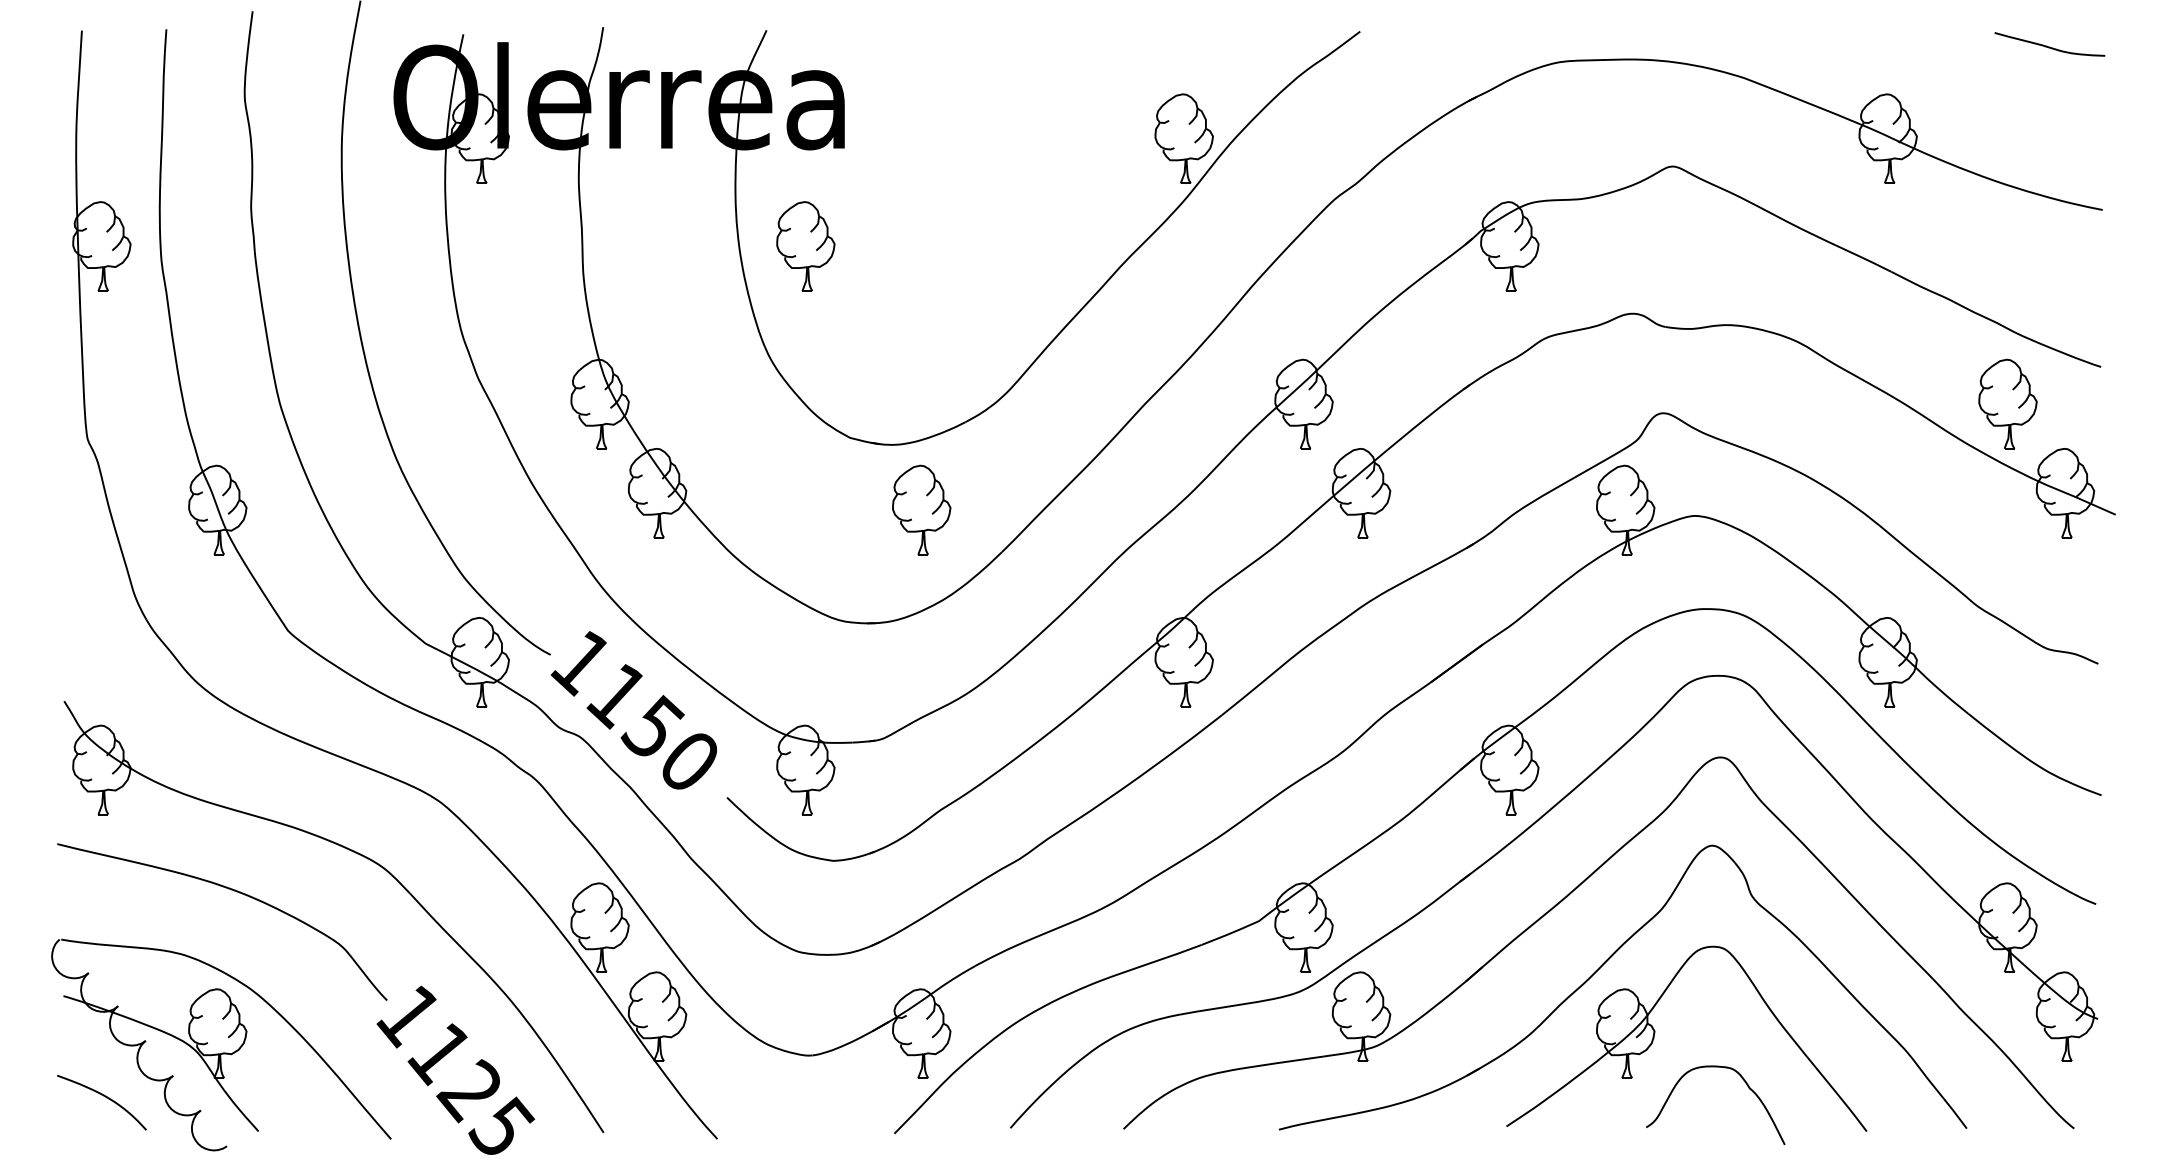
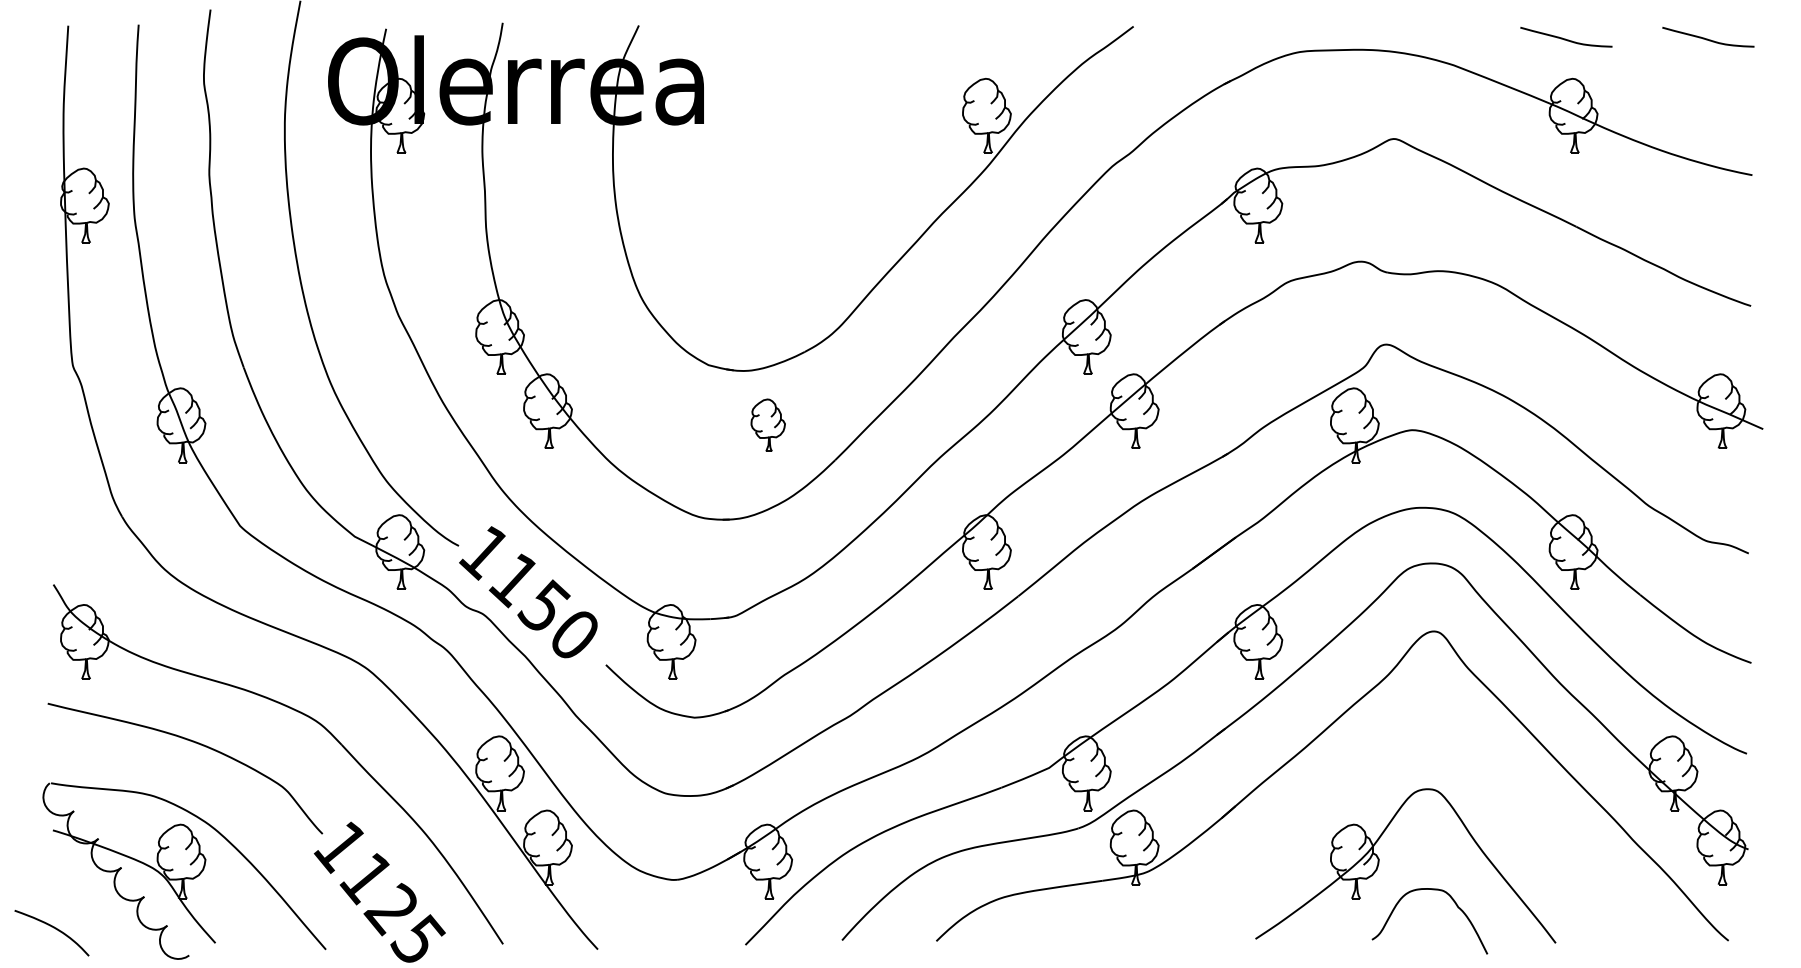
curve: (1878, 45) -> (1565, 38), added
part: (805, 246) -> (671, 205), removed
part: (2008, 403) -> (1673, 336), removed
part: (922, 510) -> (768, 425), size x0.7
part: (1602, 967) -> (1335, 806), removed
curve: (103, 1097) -> (53, 928), moved

